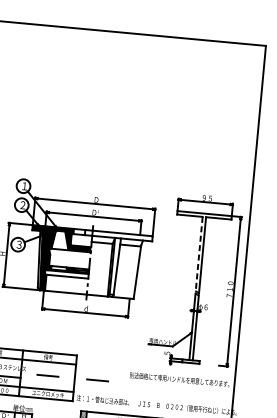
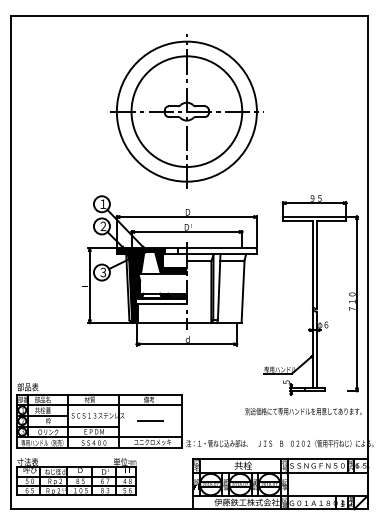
part: (103, 113) -> (186, 111), added
line: (199, 254) -> (312, 264), dashed -> solid
line: (97, 379) -> (208, 420), removed

